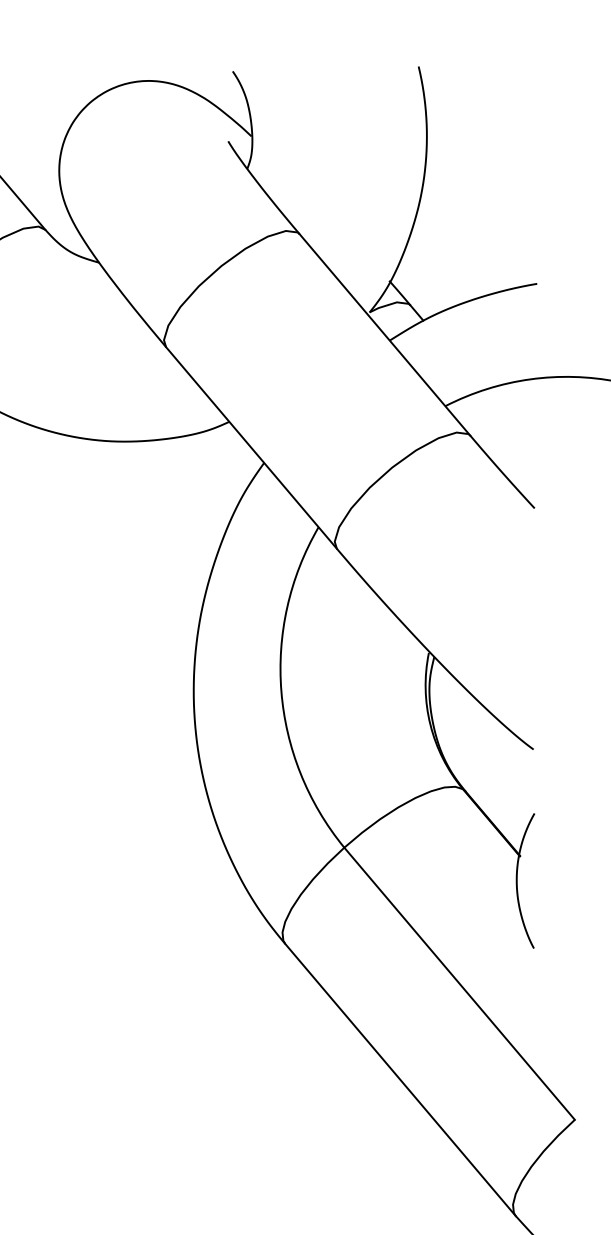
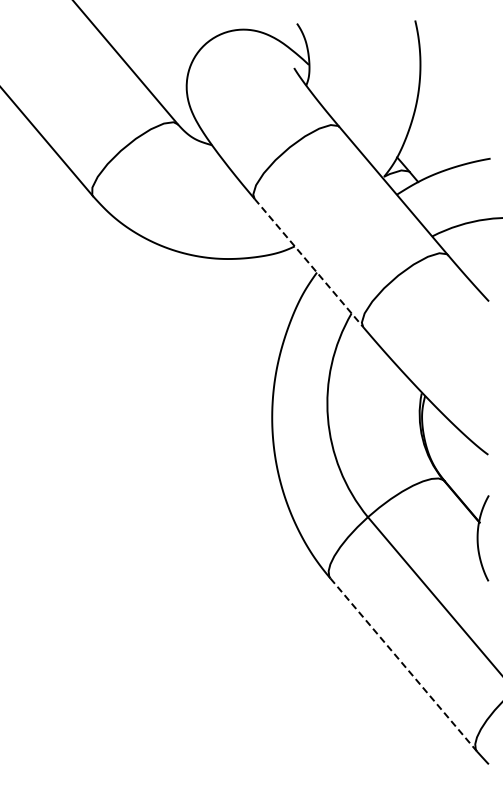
line: (250, 448) -> (308, 263), solid -> dashed
line: (401, 1080) -> (404, 665), solid -> dashed

